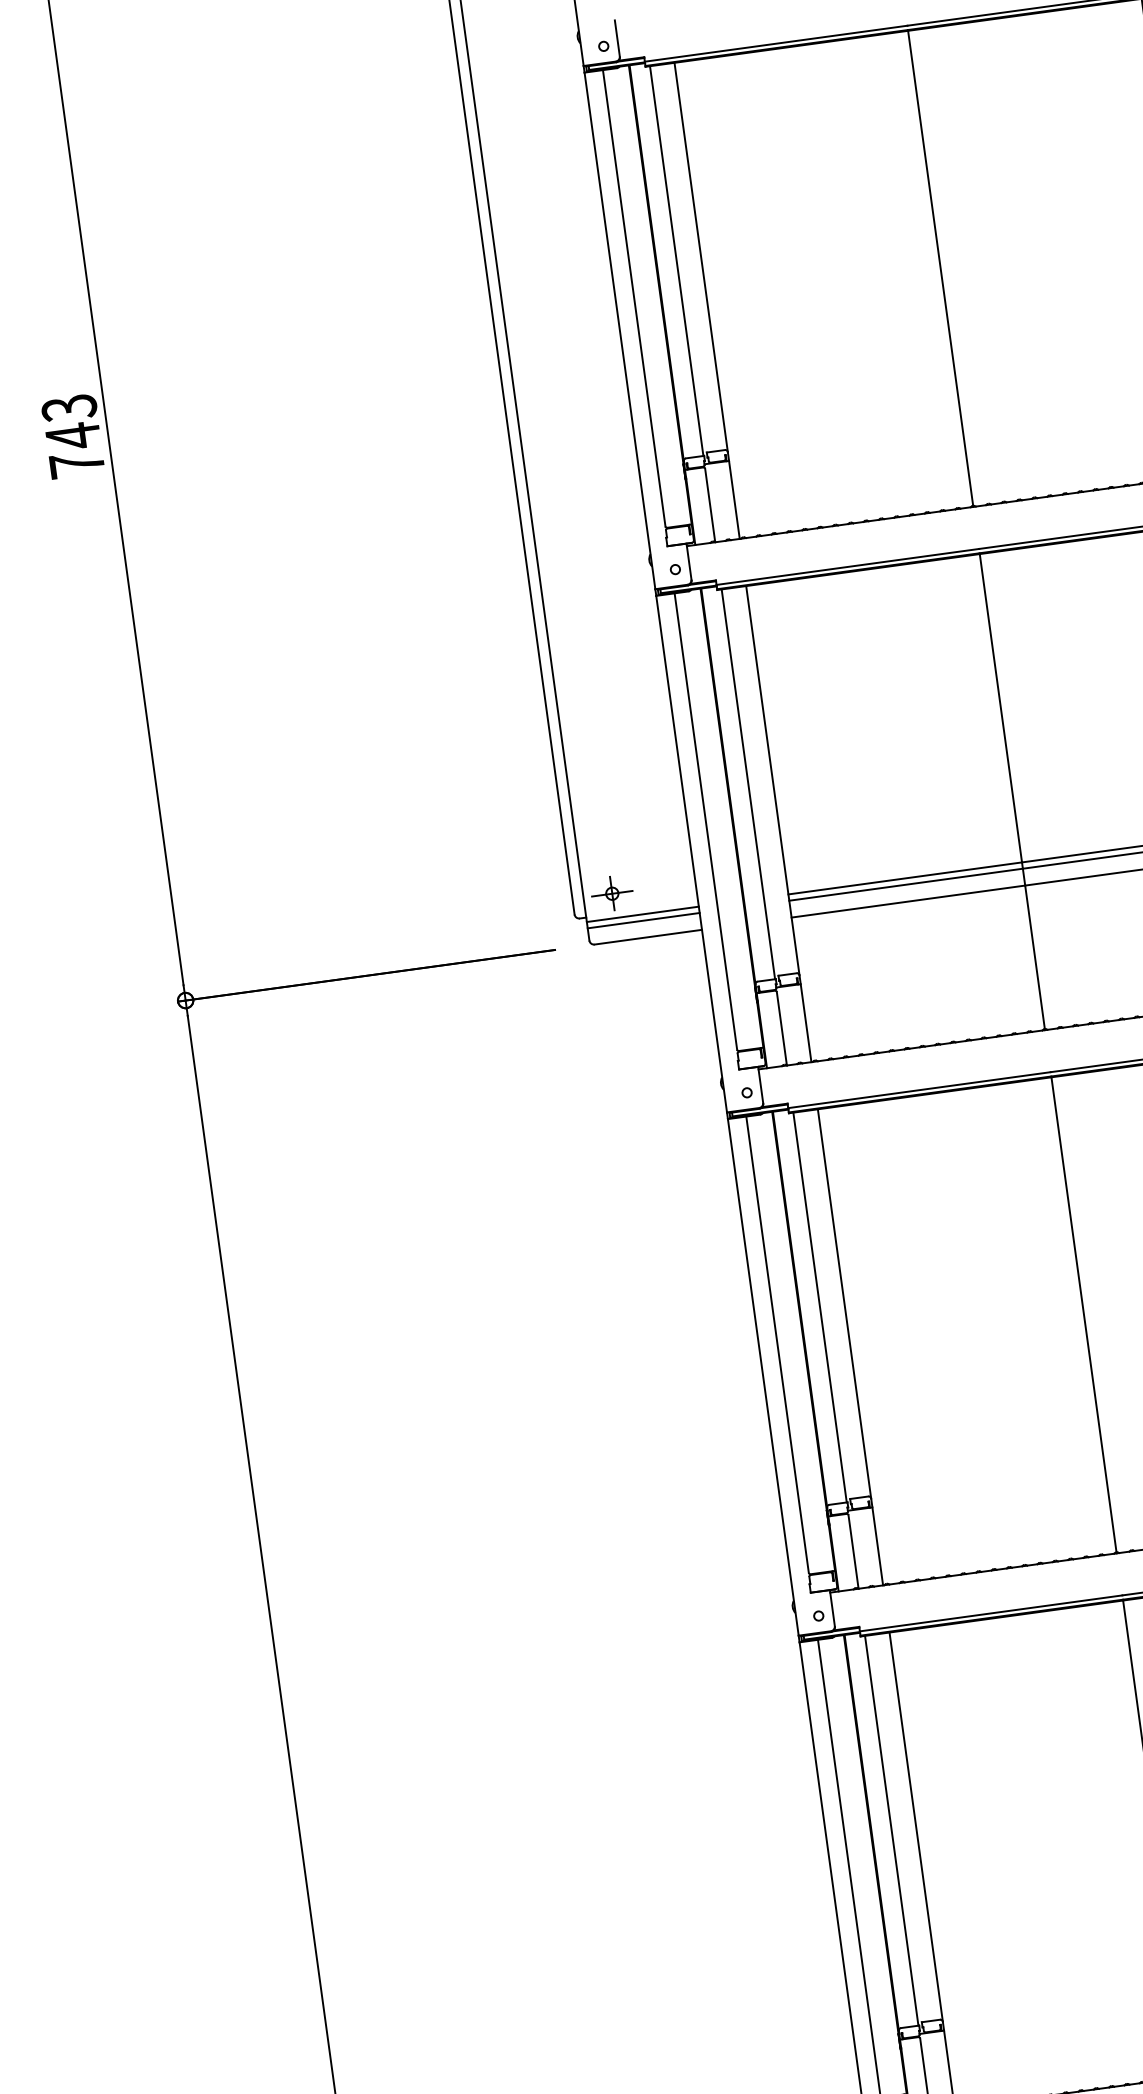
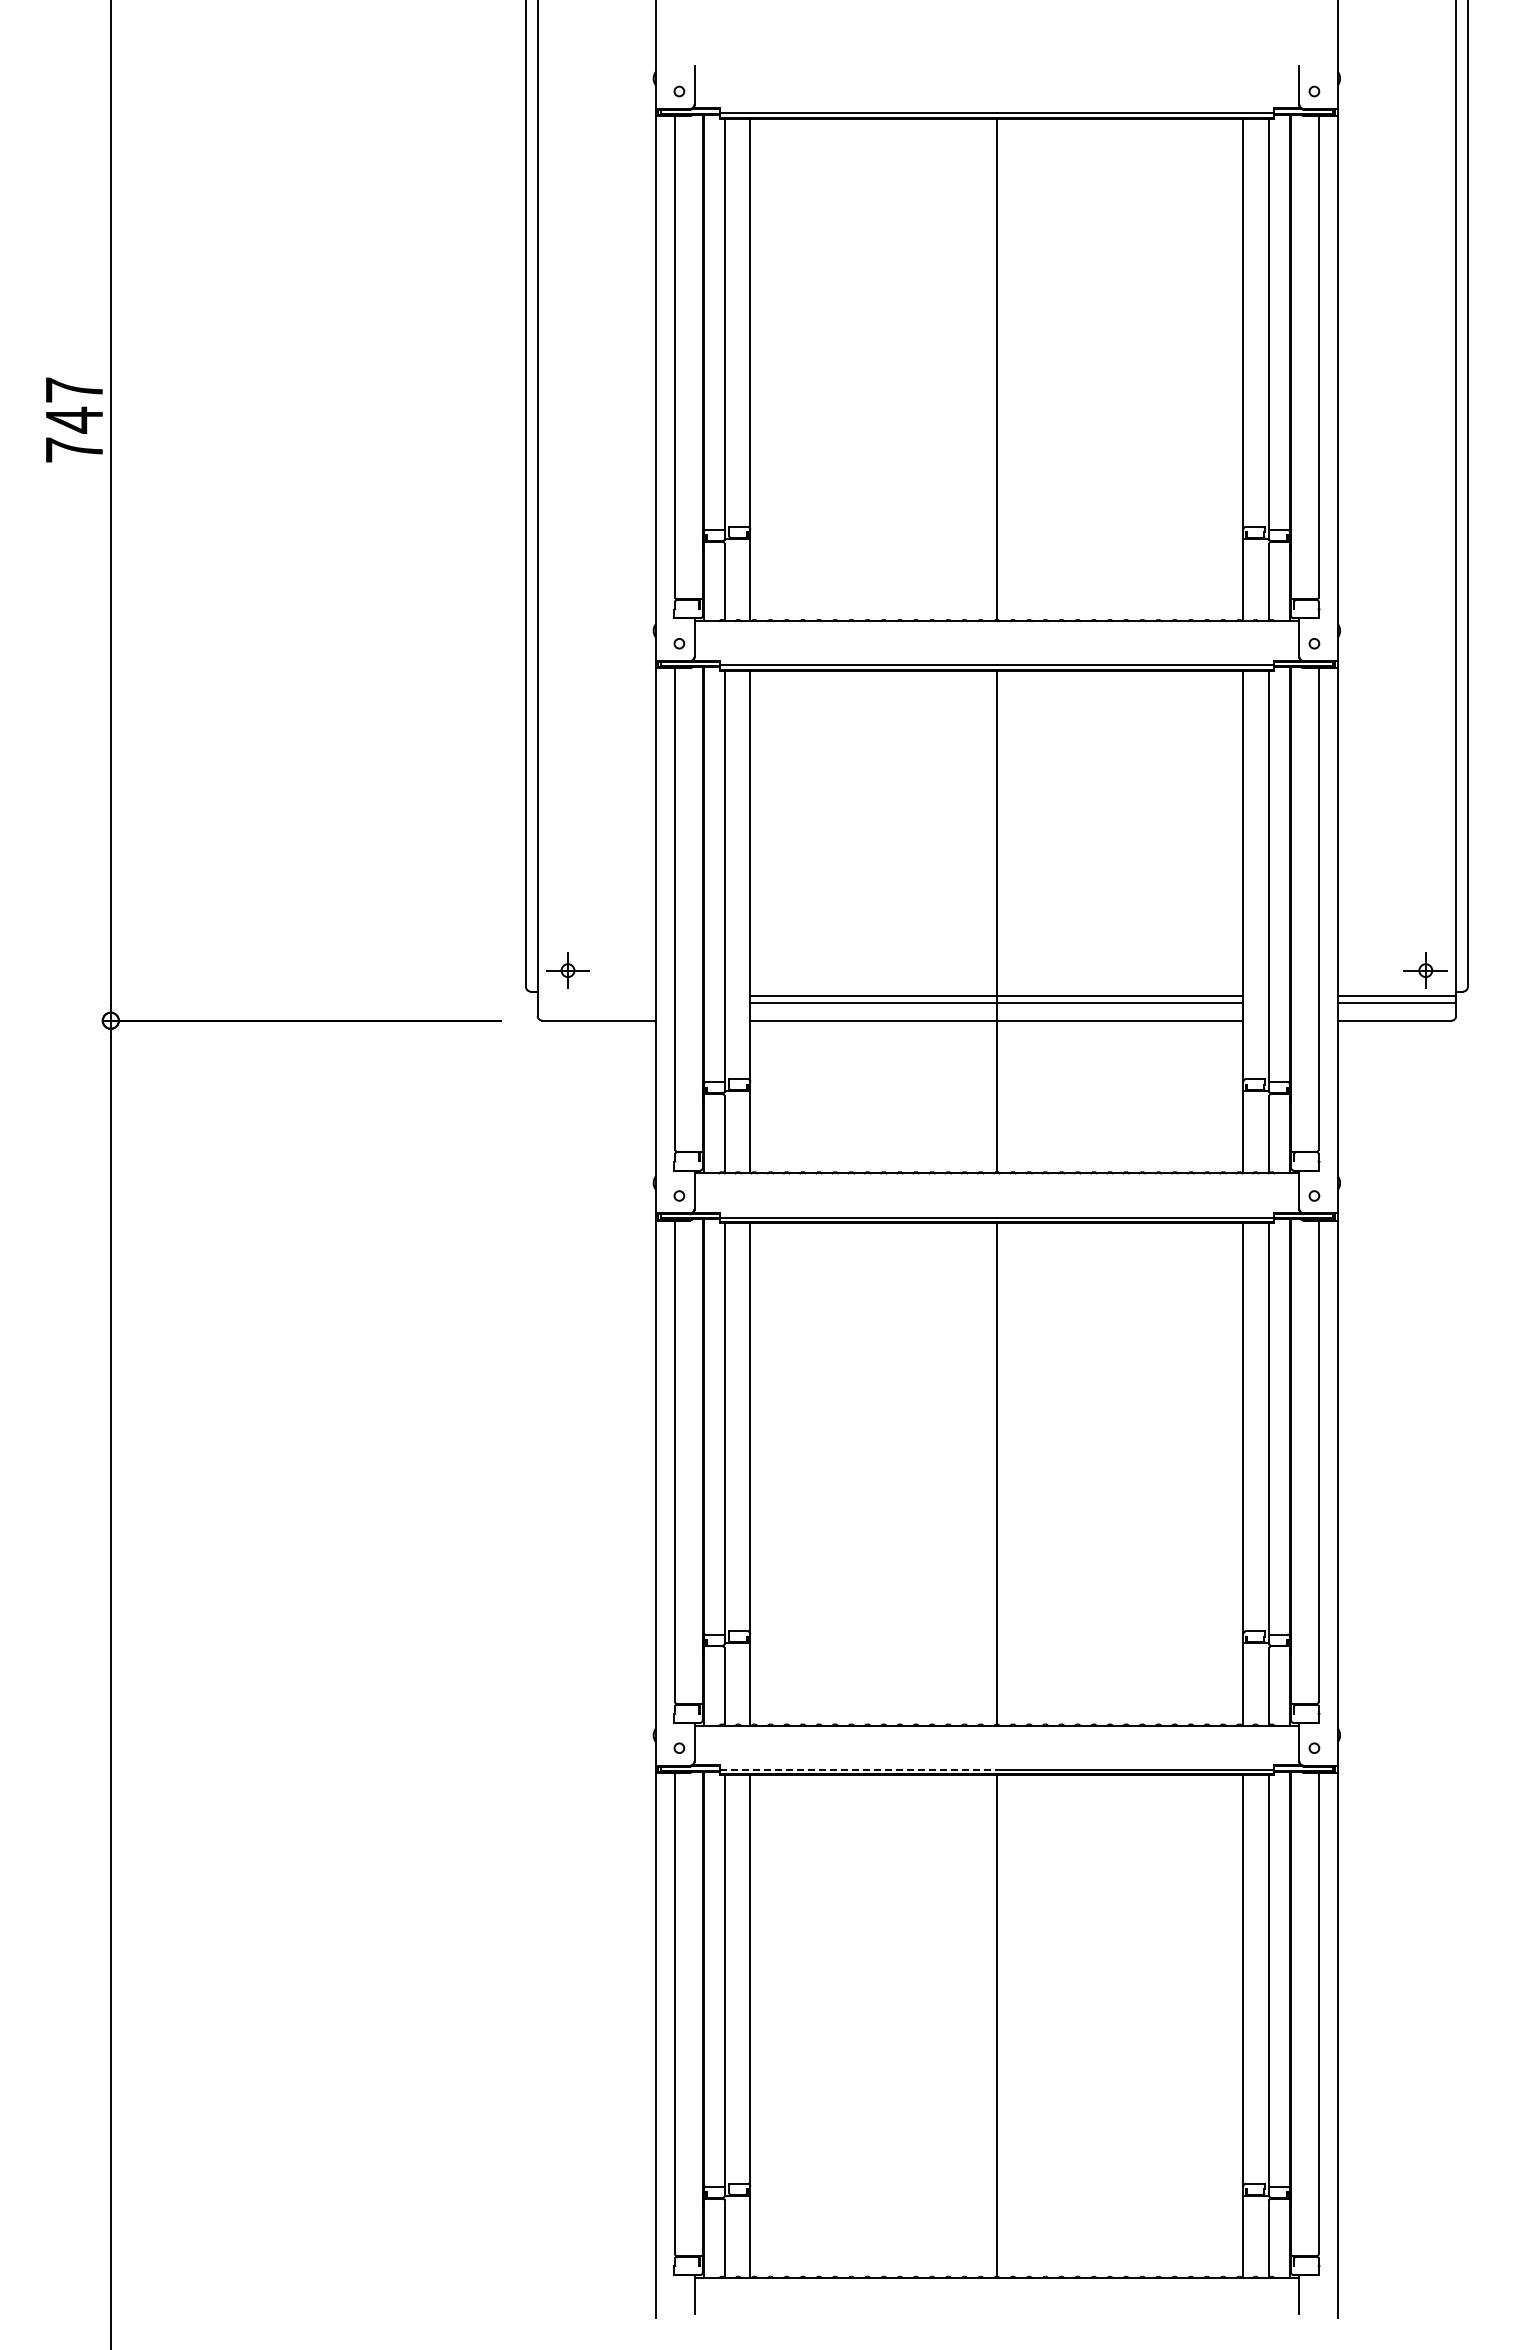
text: (69, 408) -> (74, 390), 743 -> 747
line: (642, 914) -> (596, 996), removed
line: (643, 920) -> (596, 1002), removed
line: (991, 1612) -> (858, 1769), solid -> dashed

